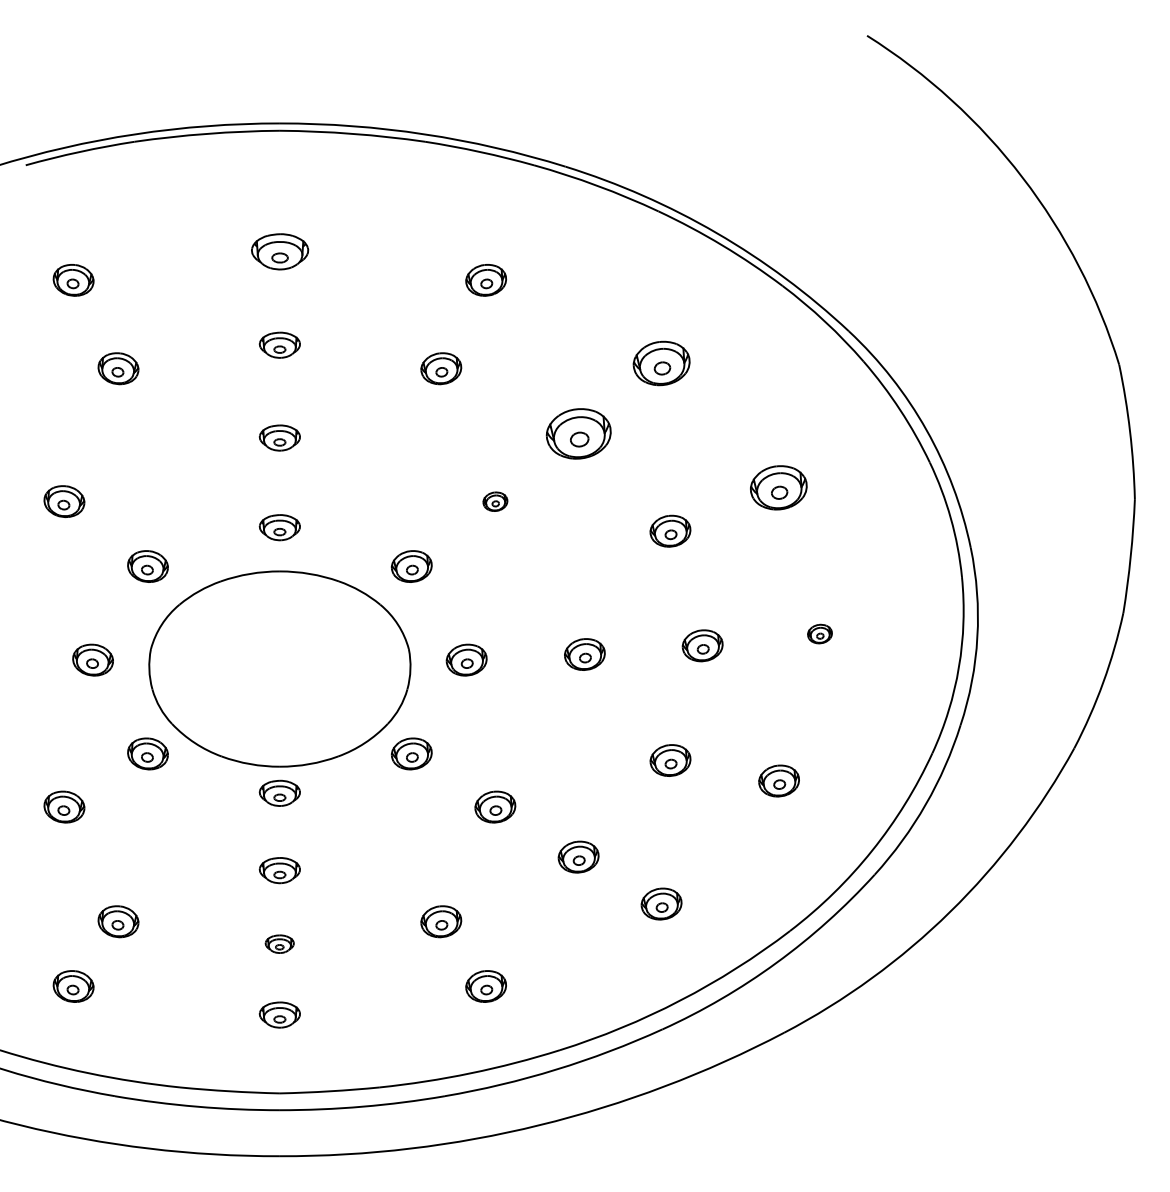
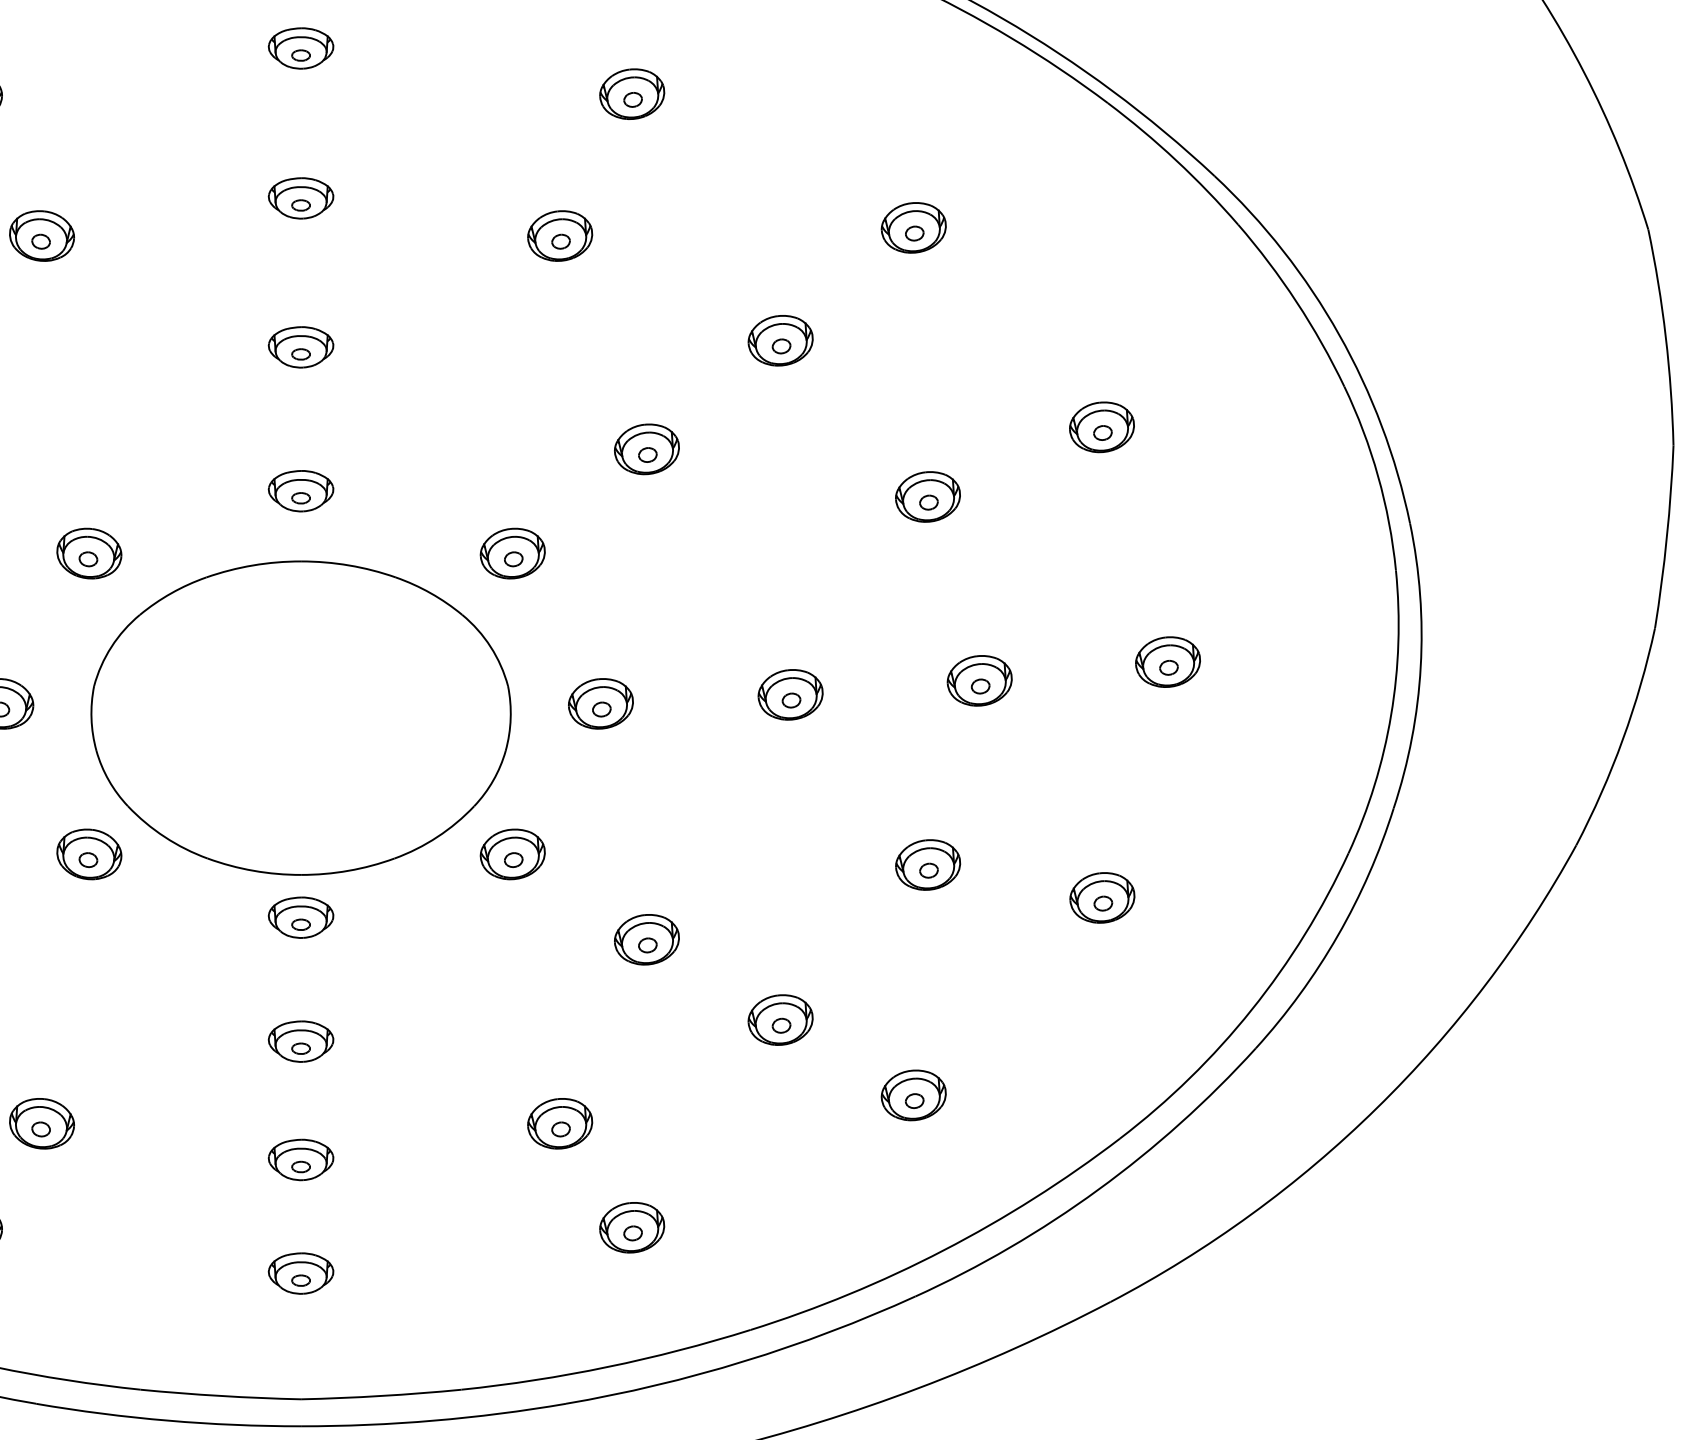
part: (279, 251) -> (300, 47), size x0.71
part: (661, 363) -> (913, 227), size x0.71
part: (578, 433) -> (780, 340), size x0.62
part: (778, 487) -> (1101, 426), size x0.71
part: (495, 501) -> (647, 449), size x1.67
part: (819, 633) -> (1167, 661), size x1.67
part: (279, 943) -> (300, 1158), size x1.43

